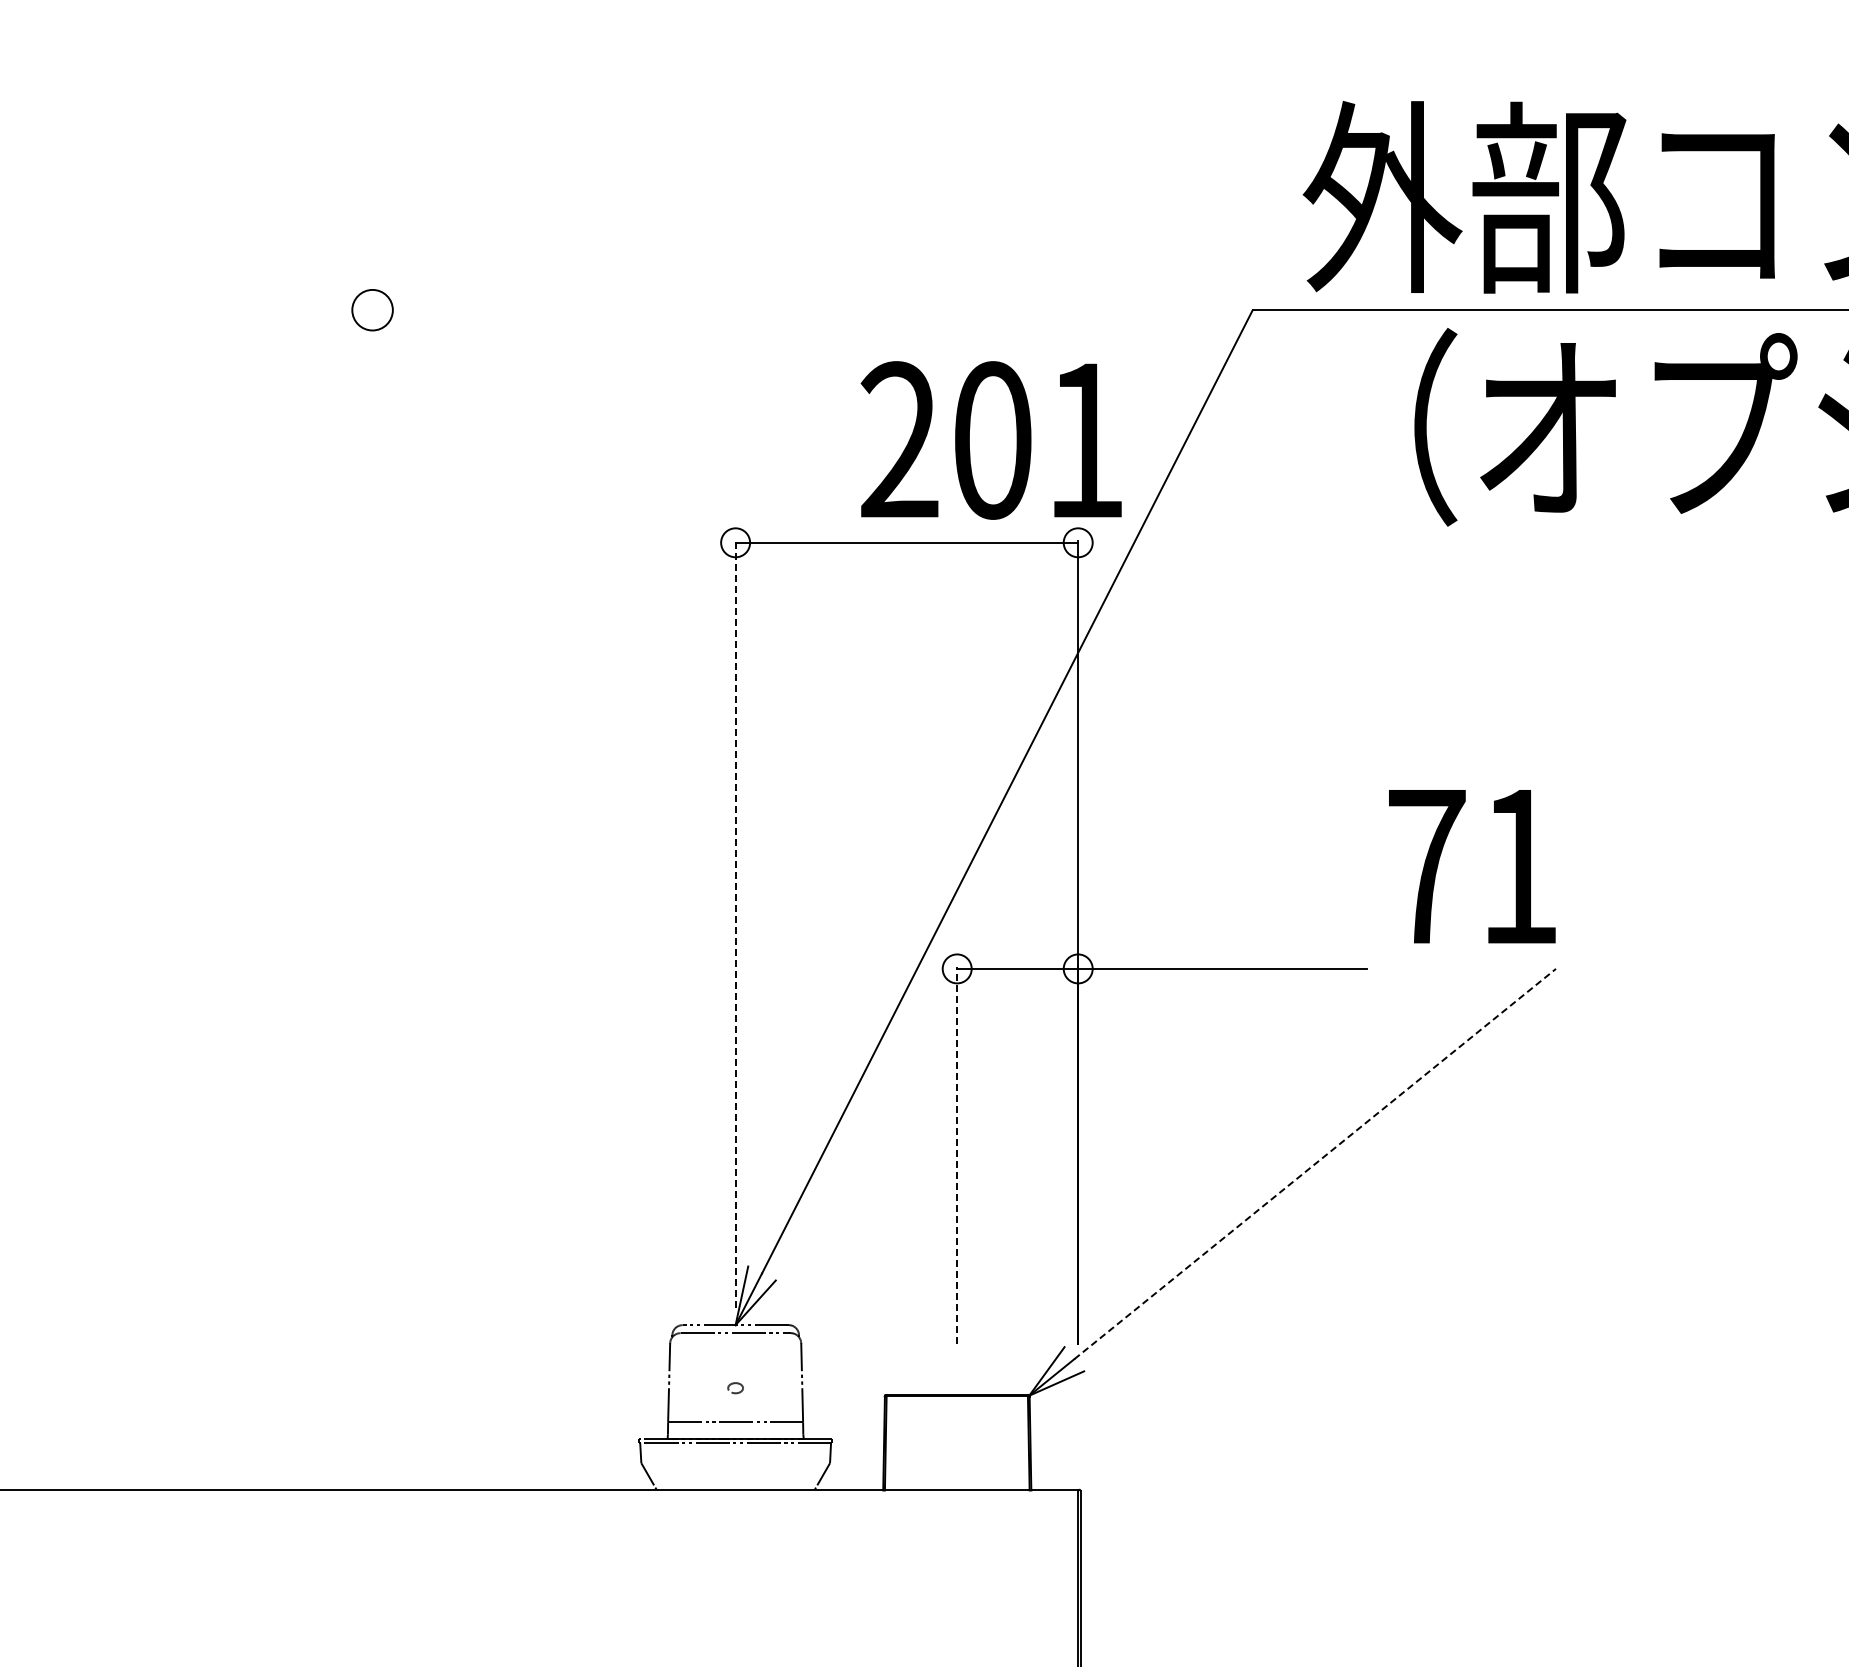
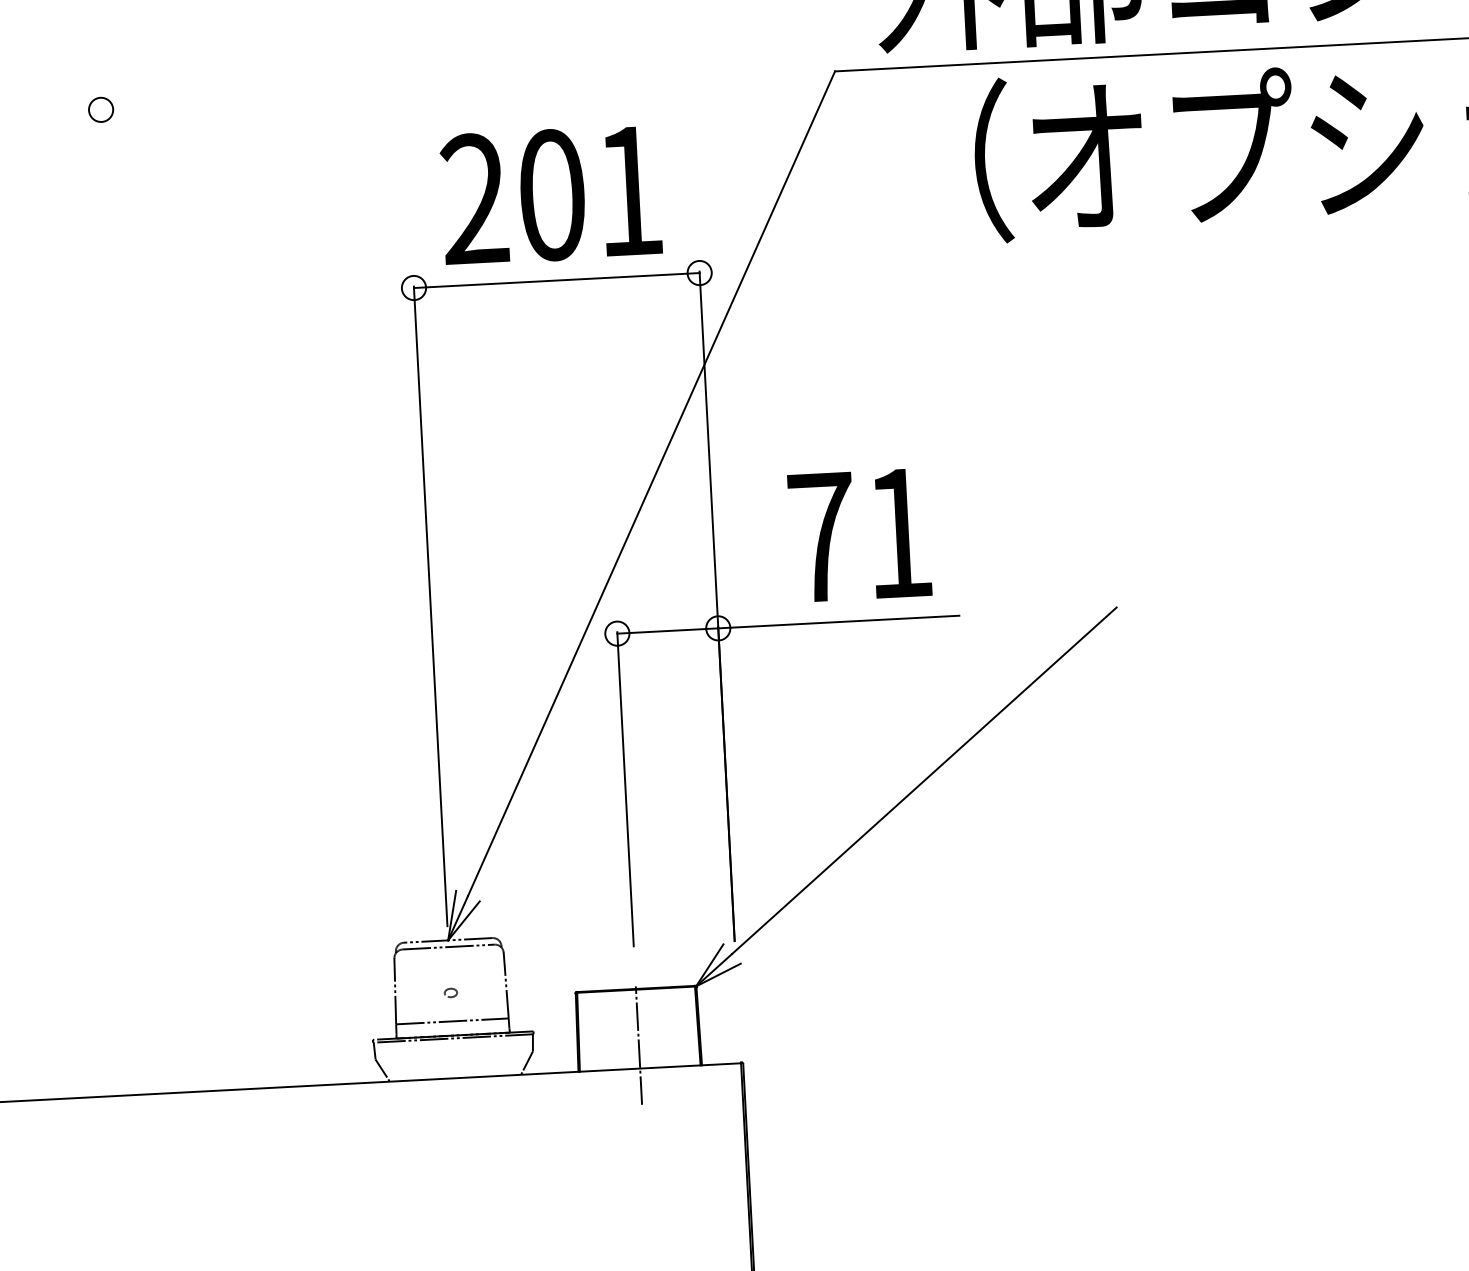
circle: (372, 309) -> (101, 109), size x0.71
text: (990, 440) -> (550, 195), moved
text: (1472, 866) -> (859, 535), moved
line: (735, 924) -> (430, 606), dashed -> solid
line: (957, 1155) -> (625, 789), dashed -> solid
line: (1315, 1164) -> (924, 781), dashed -> solid
line: (957, 1462) -> (639, 1045), added

